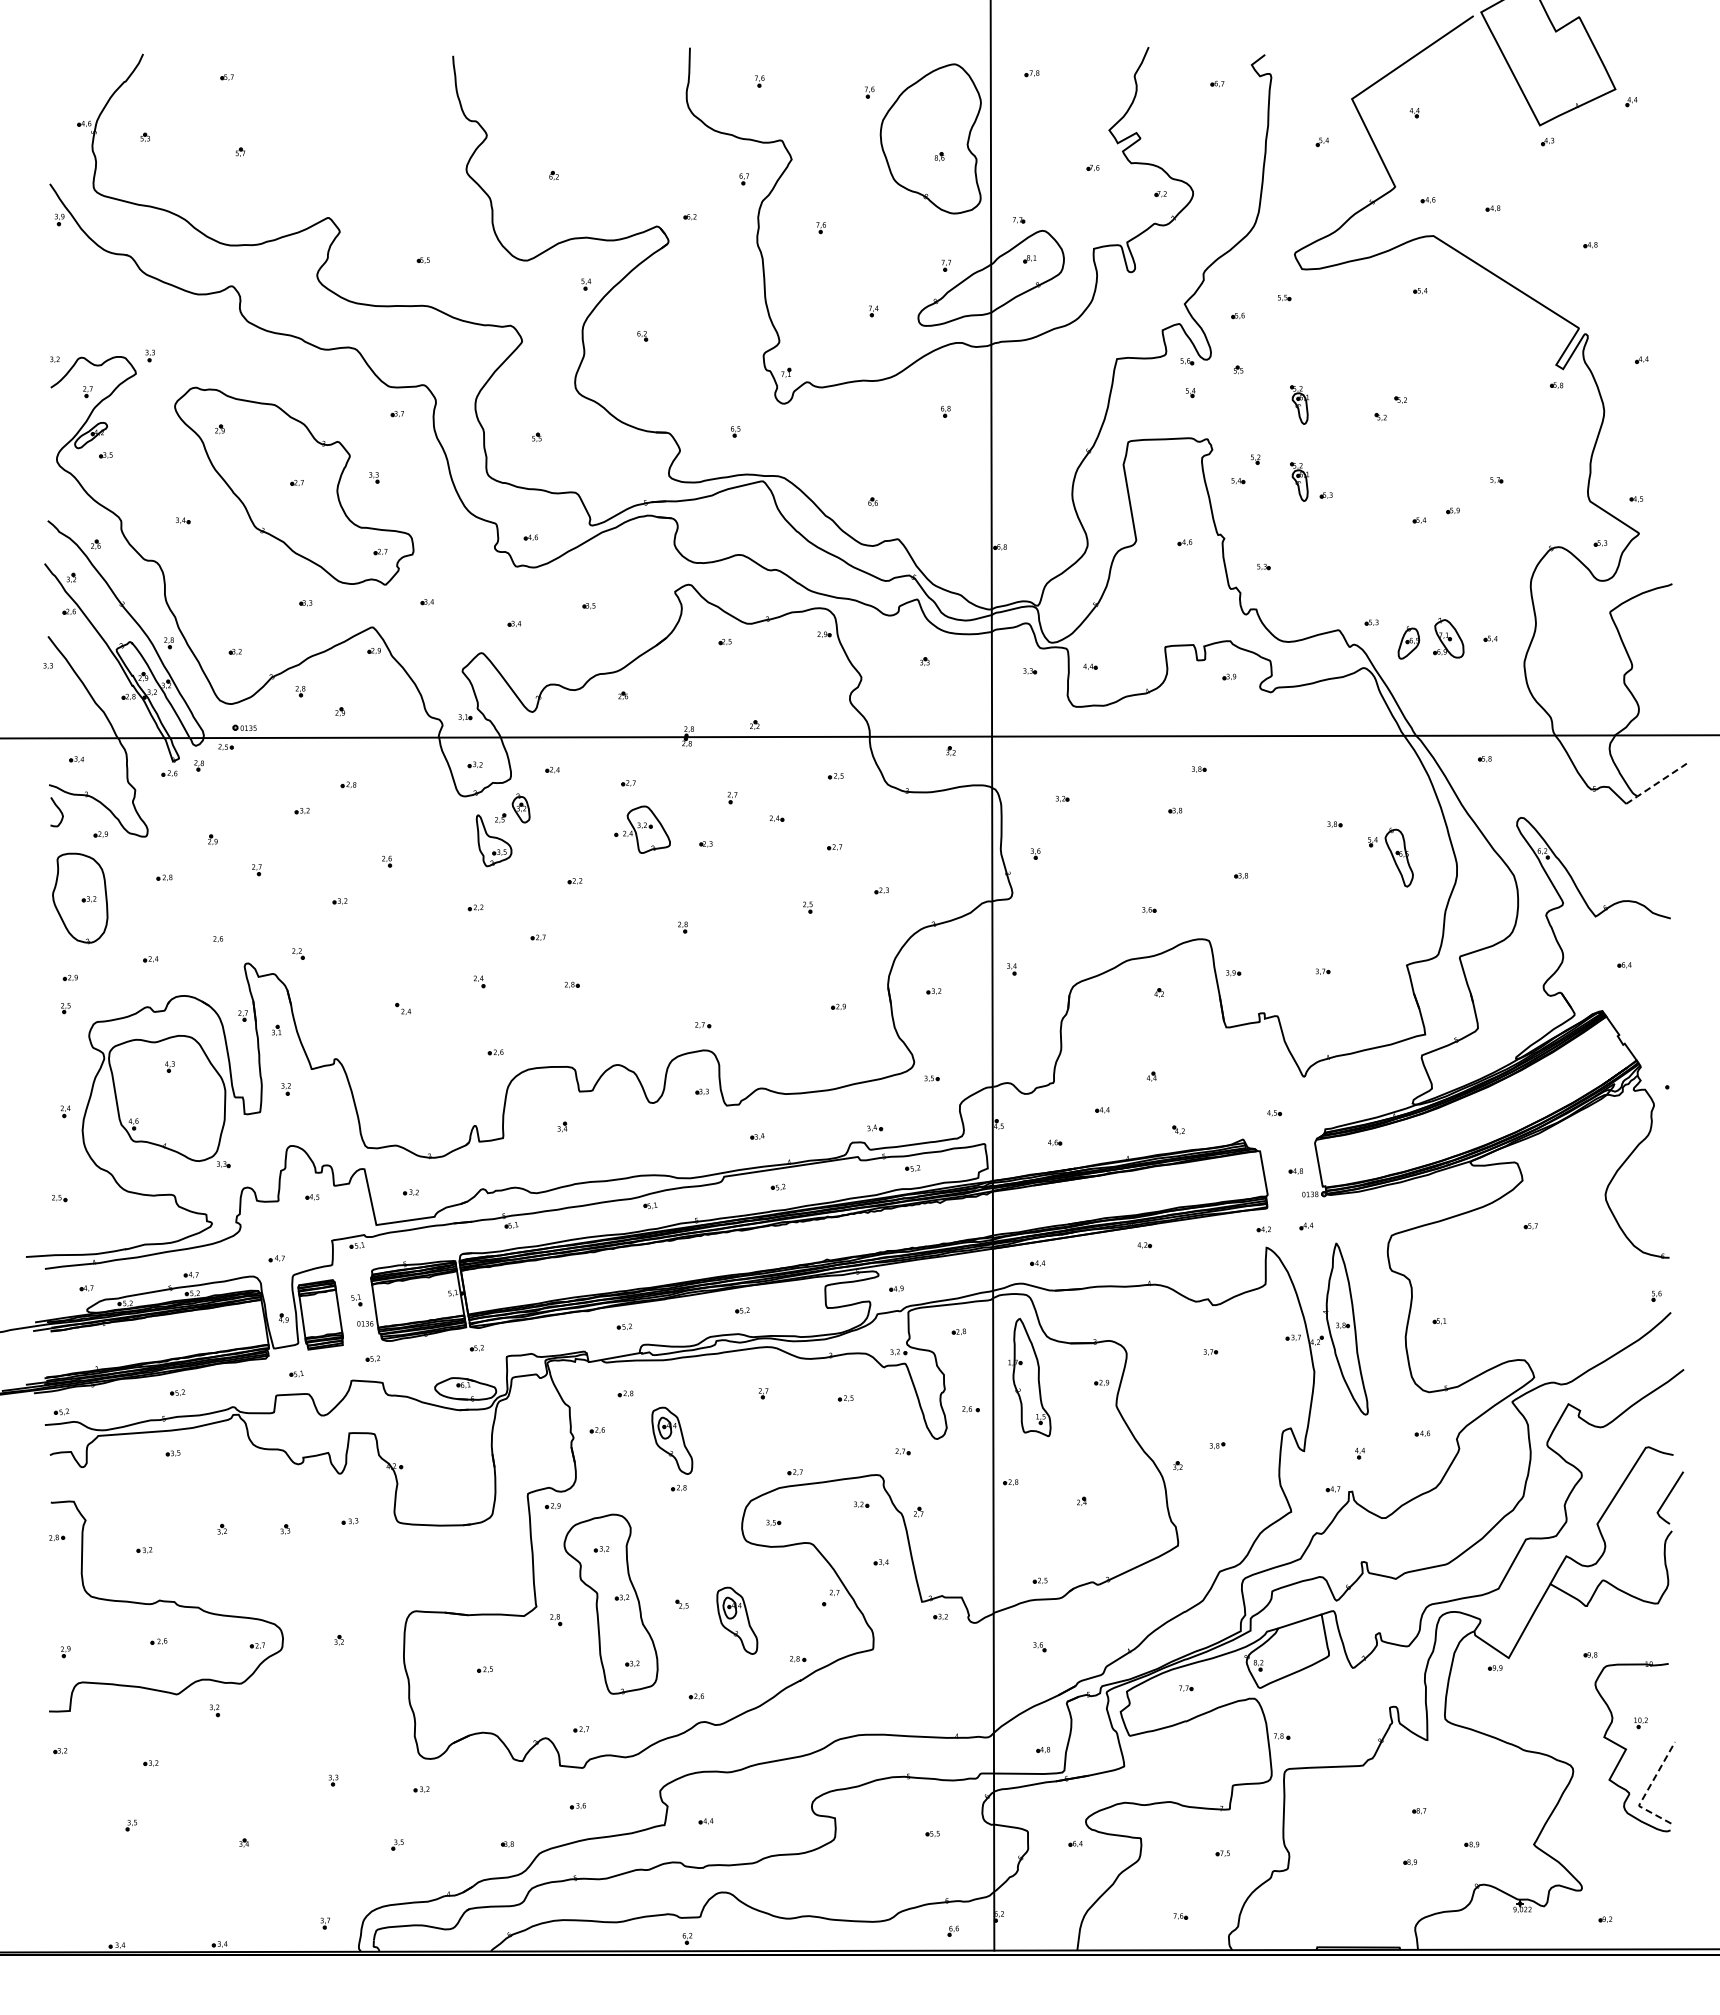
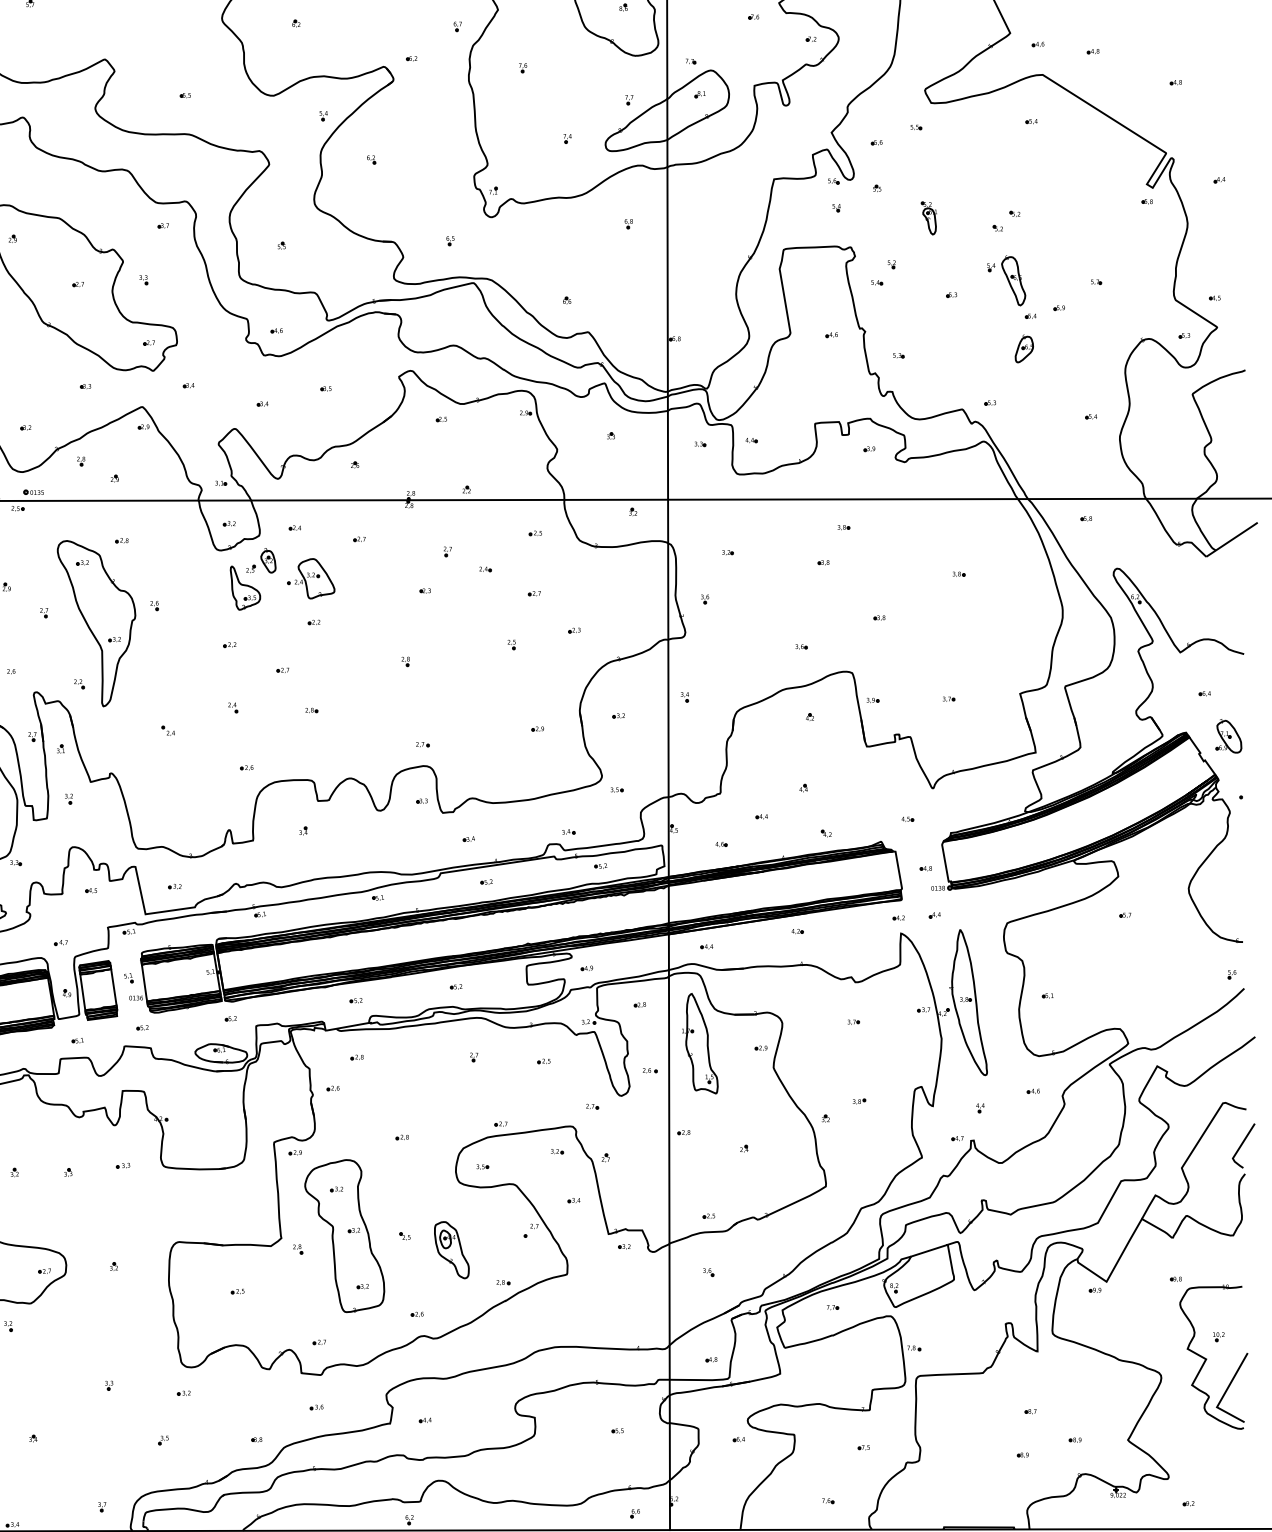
part: (1299, 481) -> (929, 283), removed
part: (1448, 637) -> (1228, 735), moved
part: (1408, 642) -> (1024, 348), moved
line: (1656, 783) -> (1231, 539), dashed -> solid
part: (642, 829) -> (311, 578), moved
part: (1390, 857) -> (1006, 280), moved
part: (318, 882) -> (96, 623), added
part: (672, 1440) -> (396, 1097), removed
line: (1647, 1790) -> (1224, 1394), dashed -> solid

